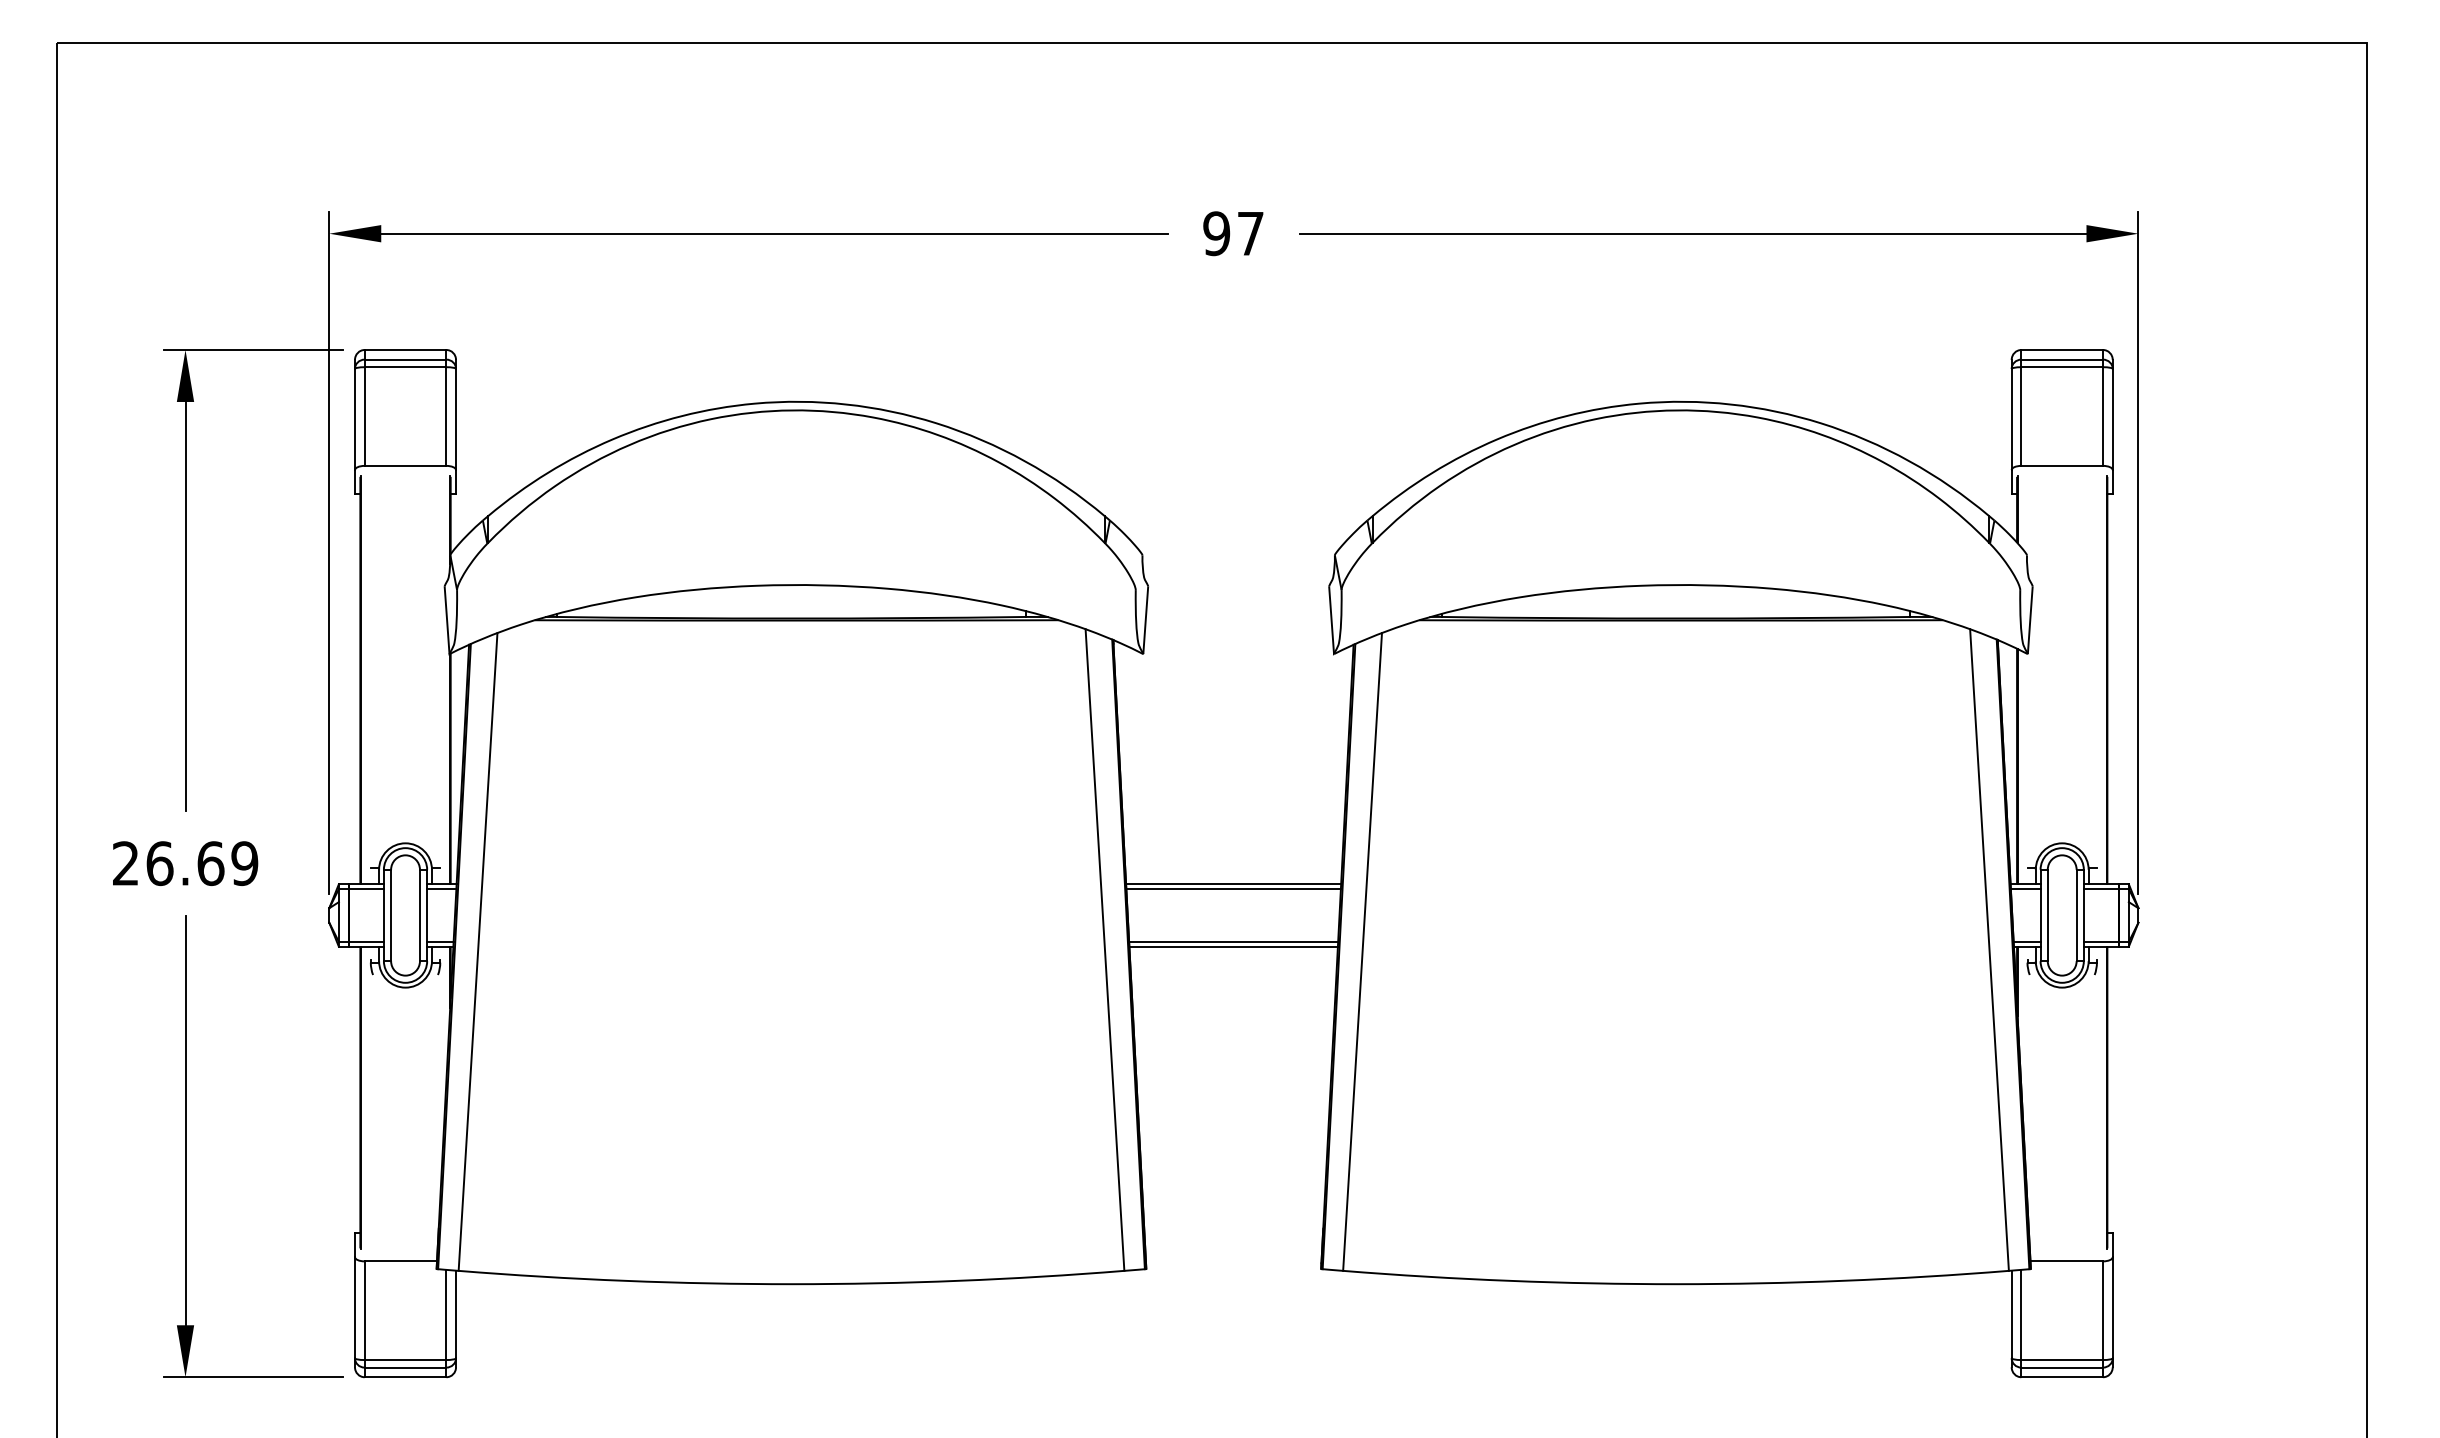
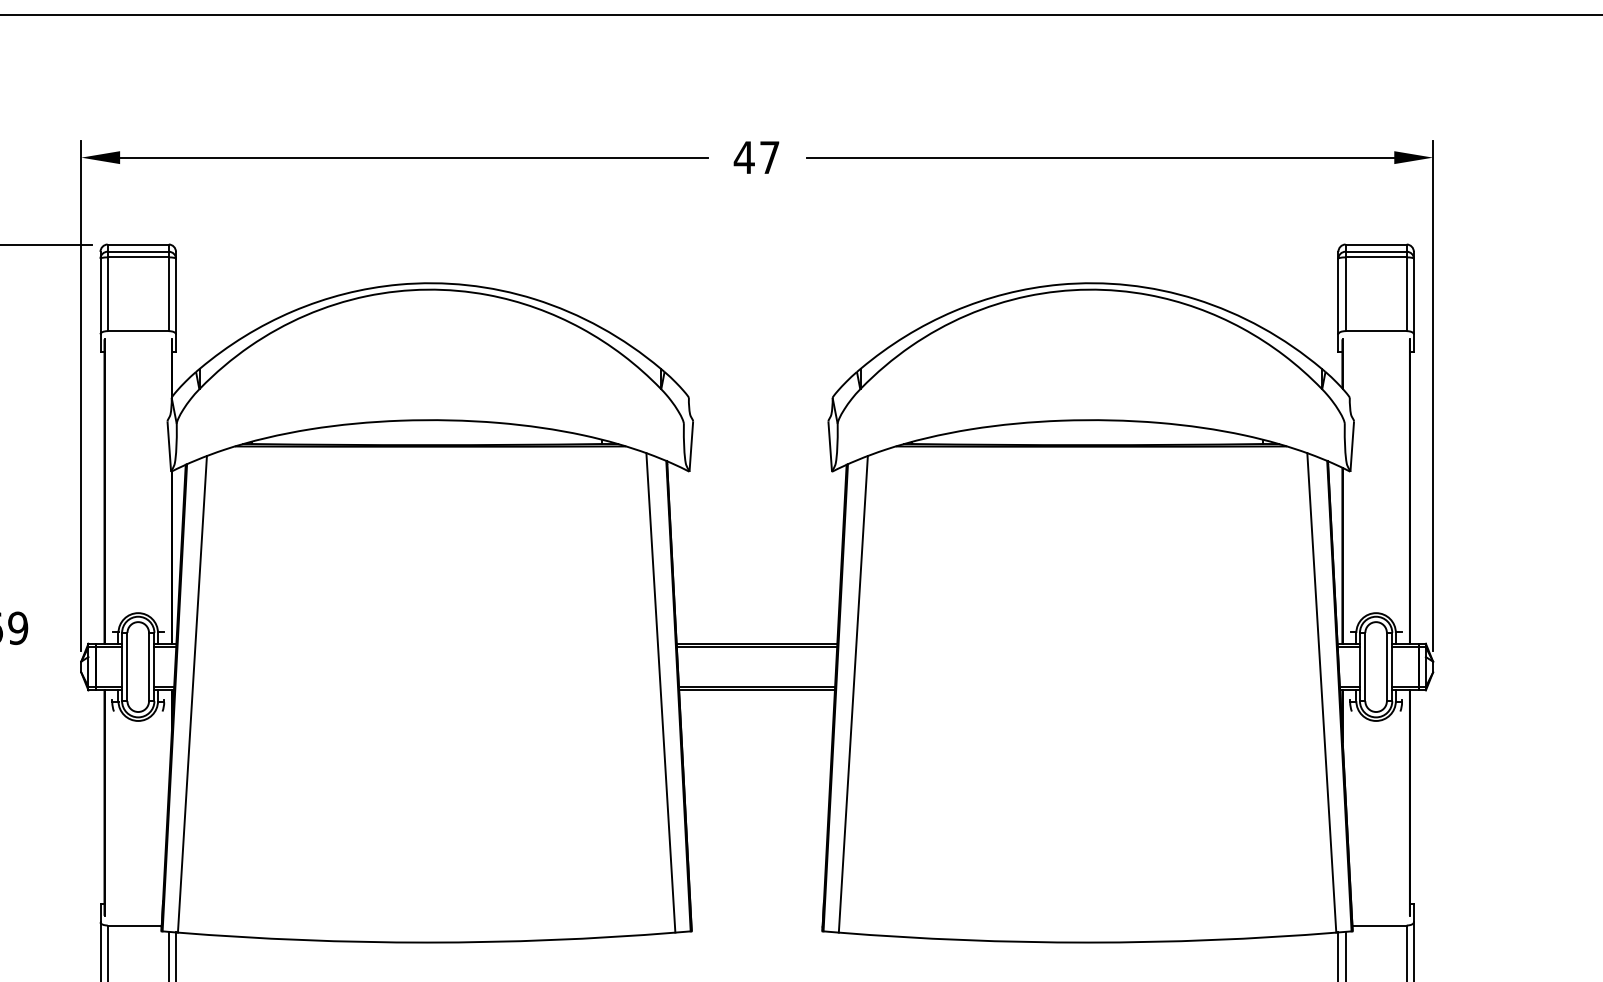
text: (1216, 233) -> (744, 157), 97 -> 47

